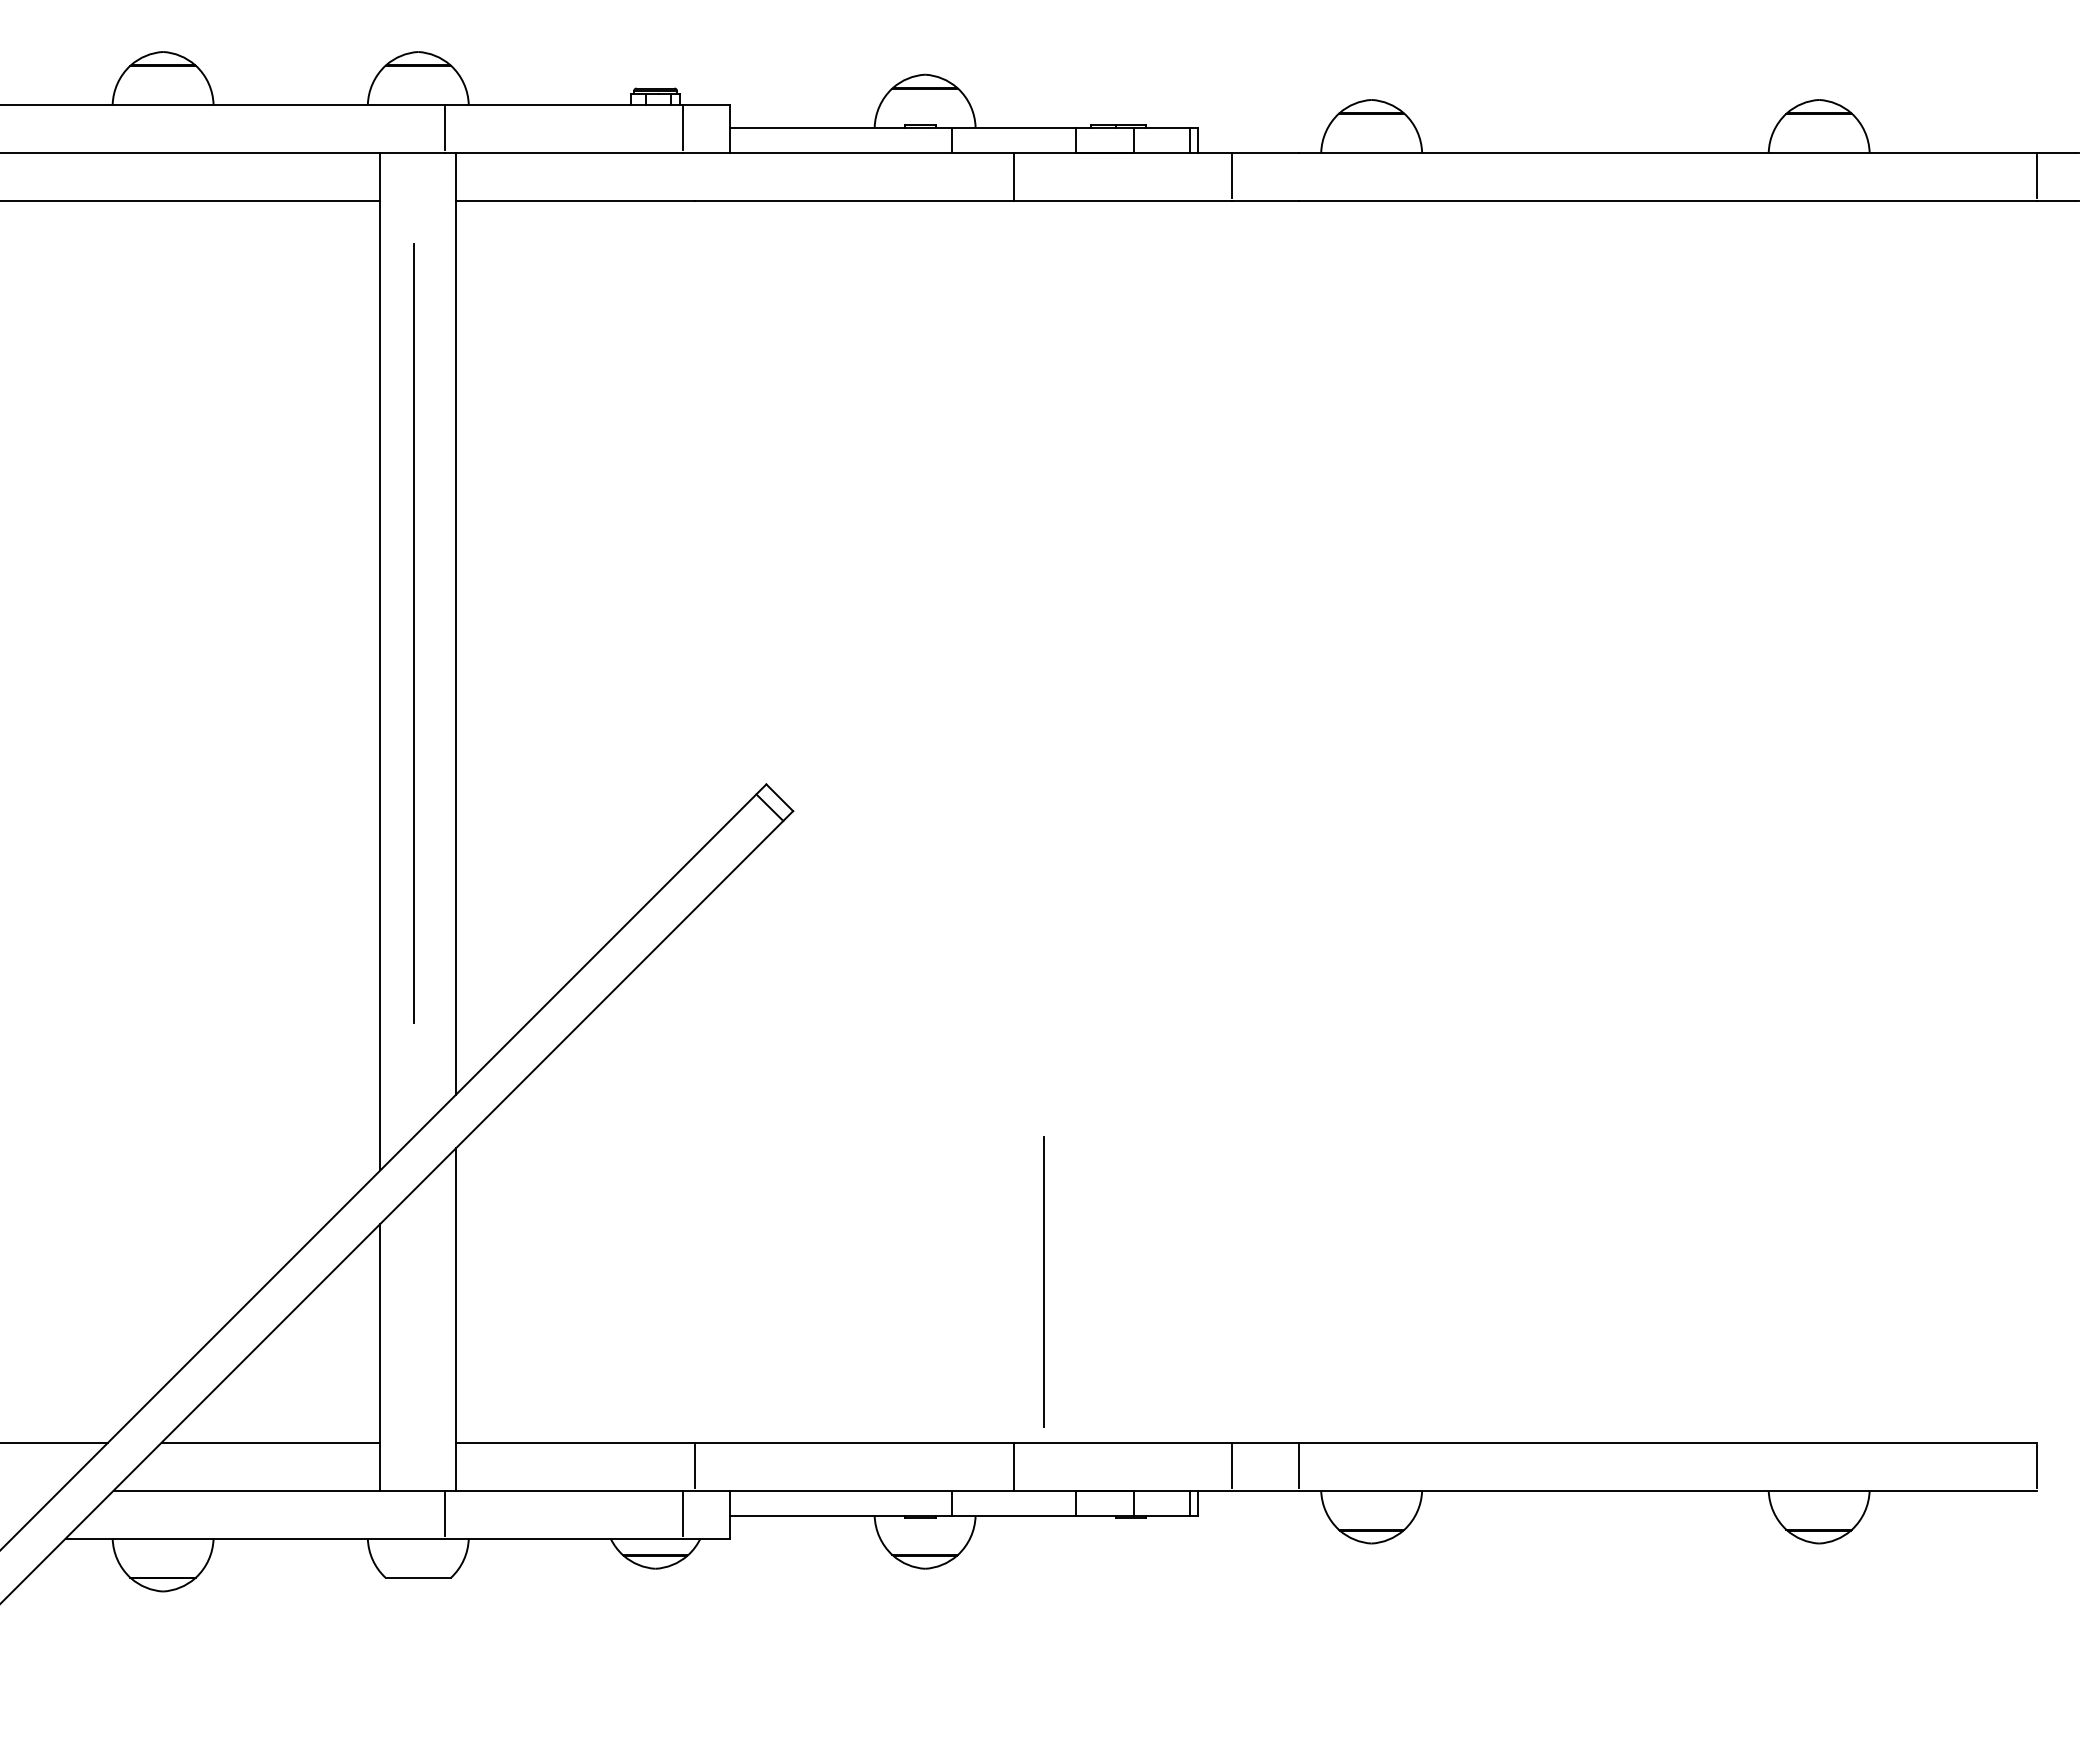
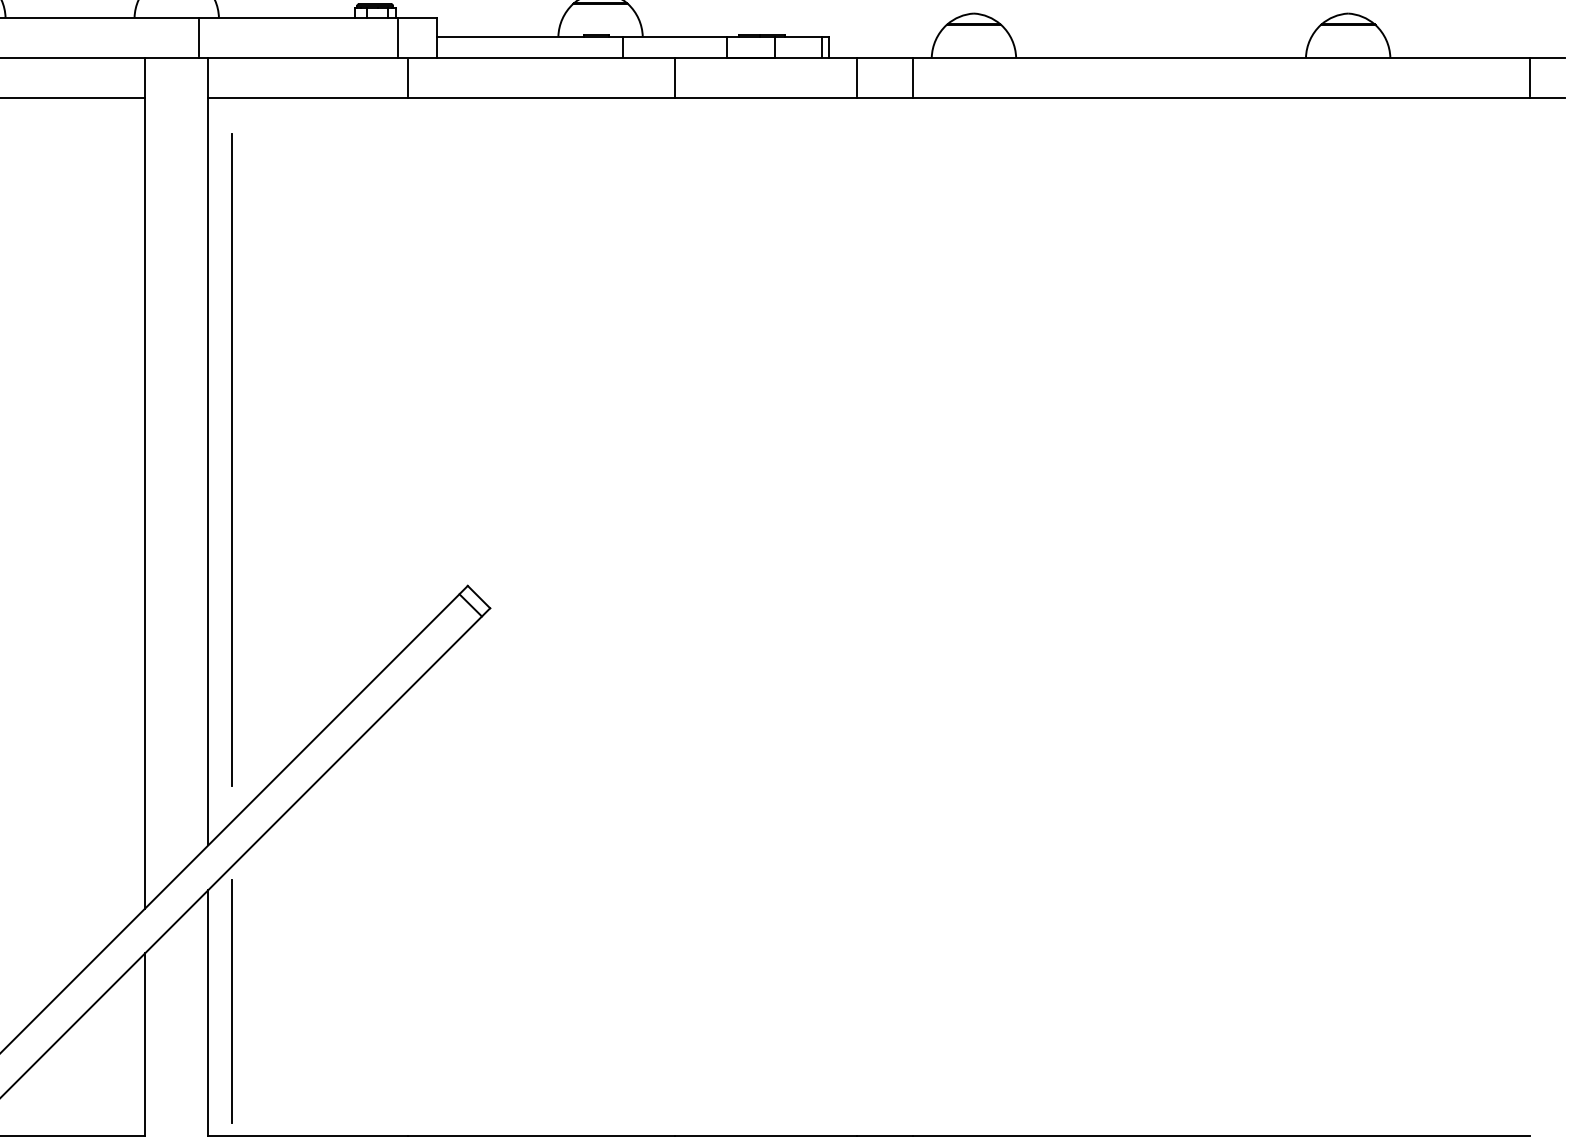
line: (694, 176) -> (407, 77), added
line: (1298, 176) -> (912, 77), added
line: (413, 633) -> (231, 459), moved
line: (1043, 1281) -> (231, 1001), moved

